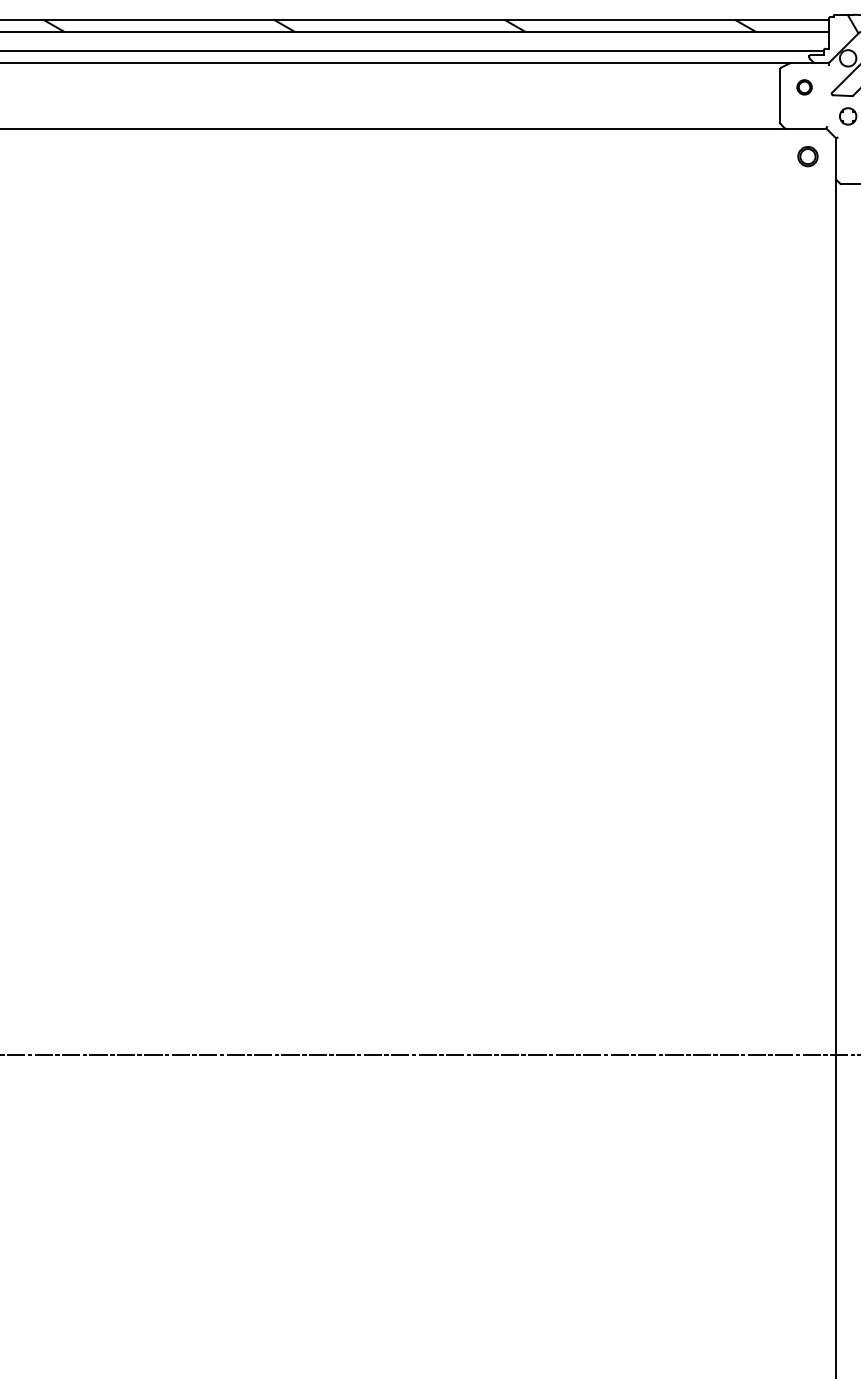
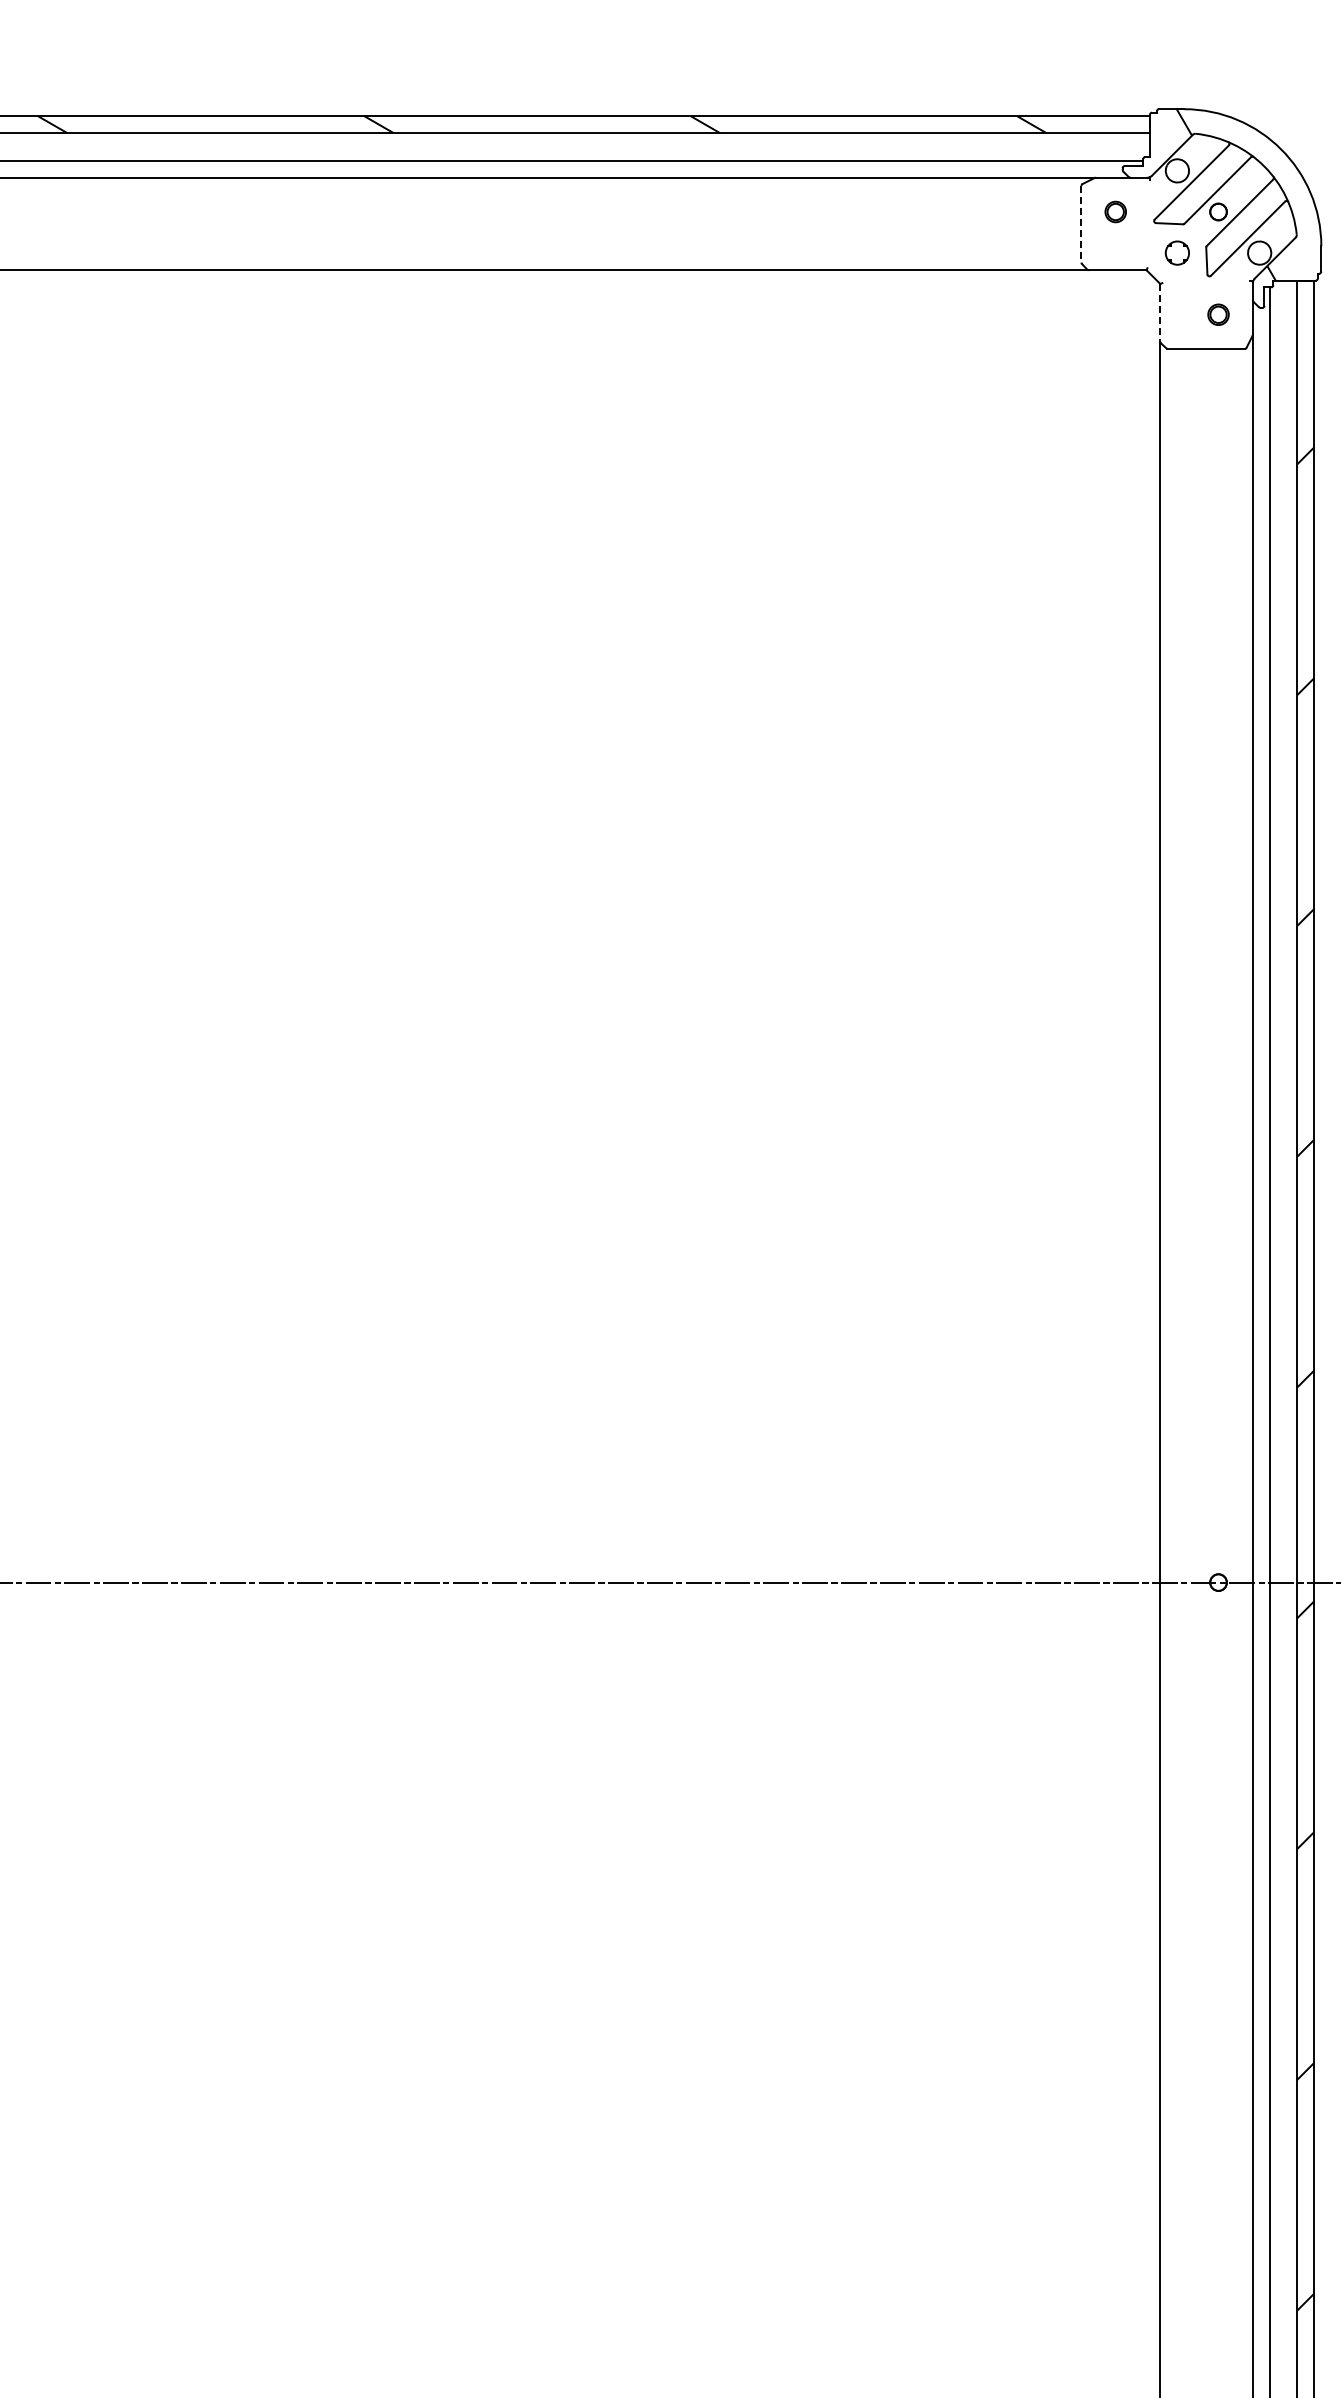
line: (780, 96) -> (1081, 224), solid -> dashed
part: (807, 156) -> (1120, 309), removed
line: (836, 158) -> (1160, 312), solid -> dashed

